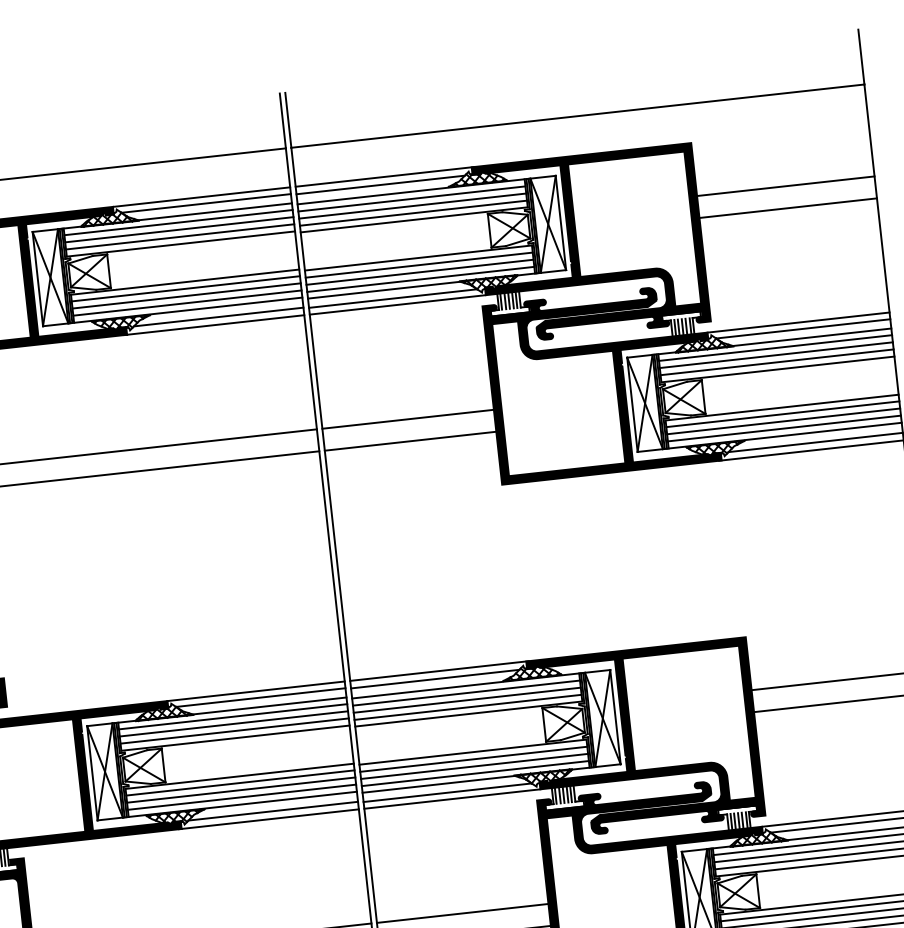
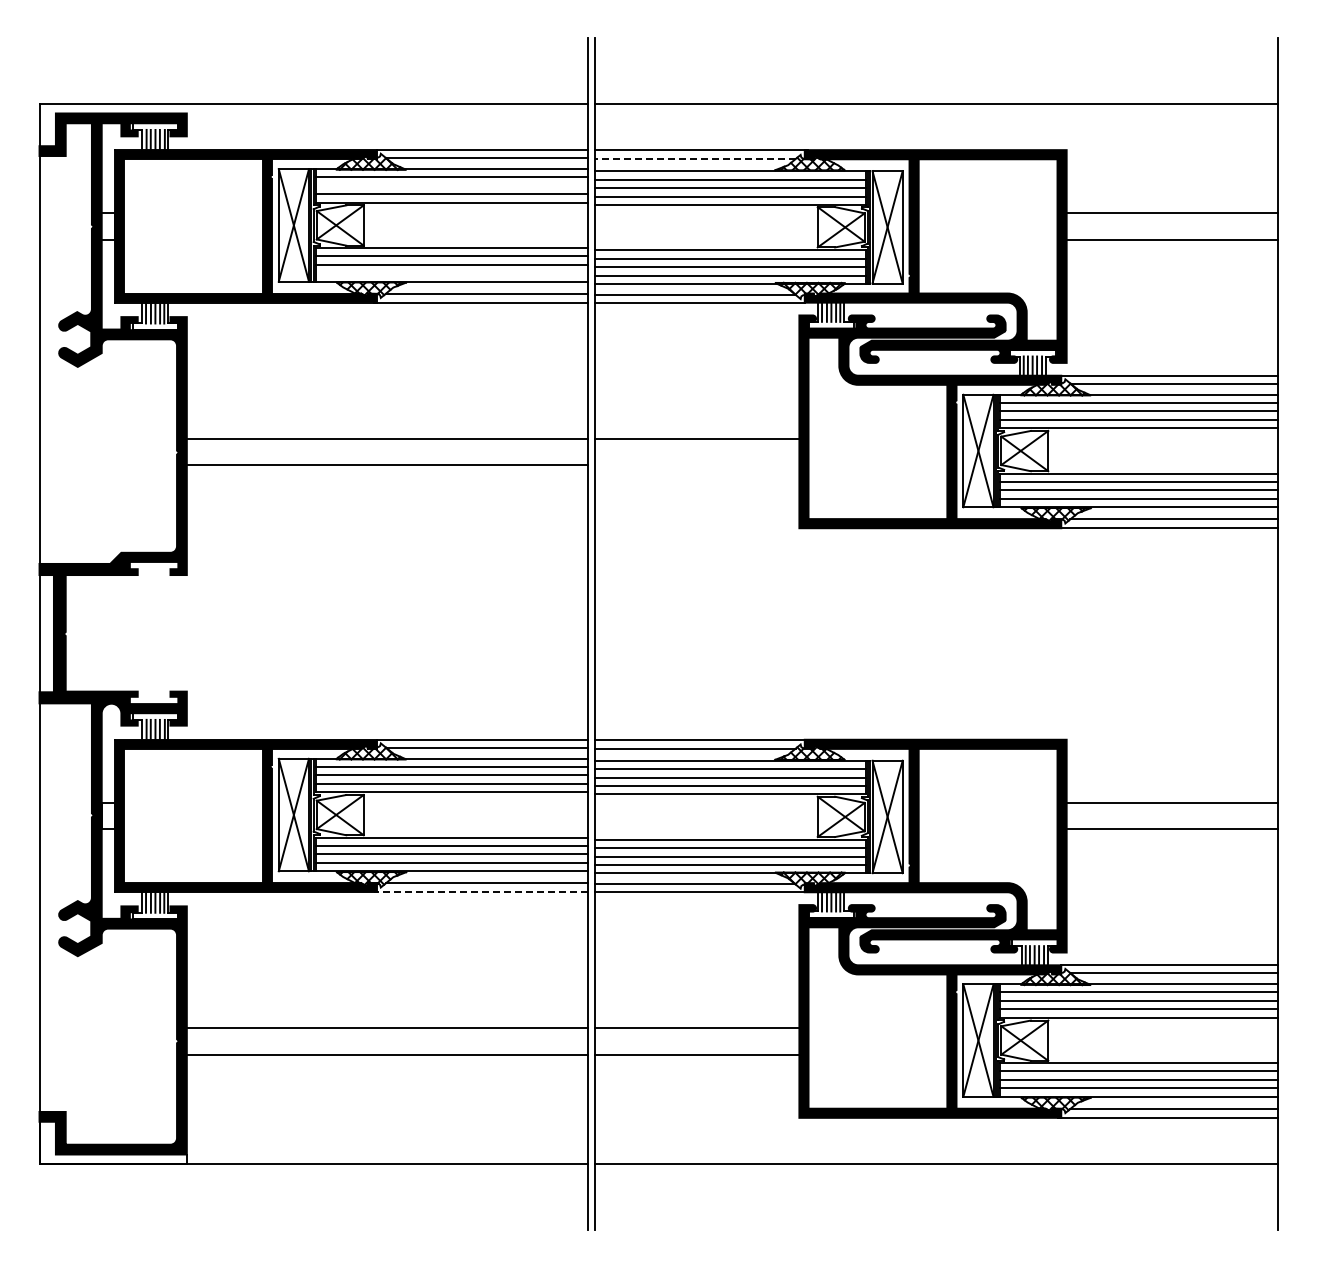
line: (380, 185) -> (694, 159), solid -> dashed
line: (178, 229) -> (451, 185), removed
line: (187, 303) -> (451, 273), removed
line: (410, 441) -> (696, 465), removed
line: (268, 819) -> (480, 892), solid -> dashed

